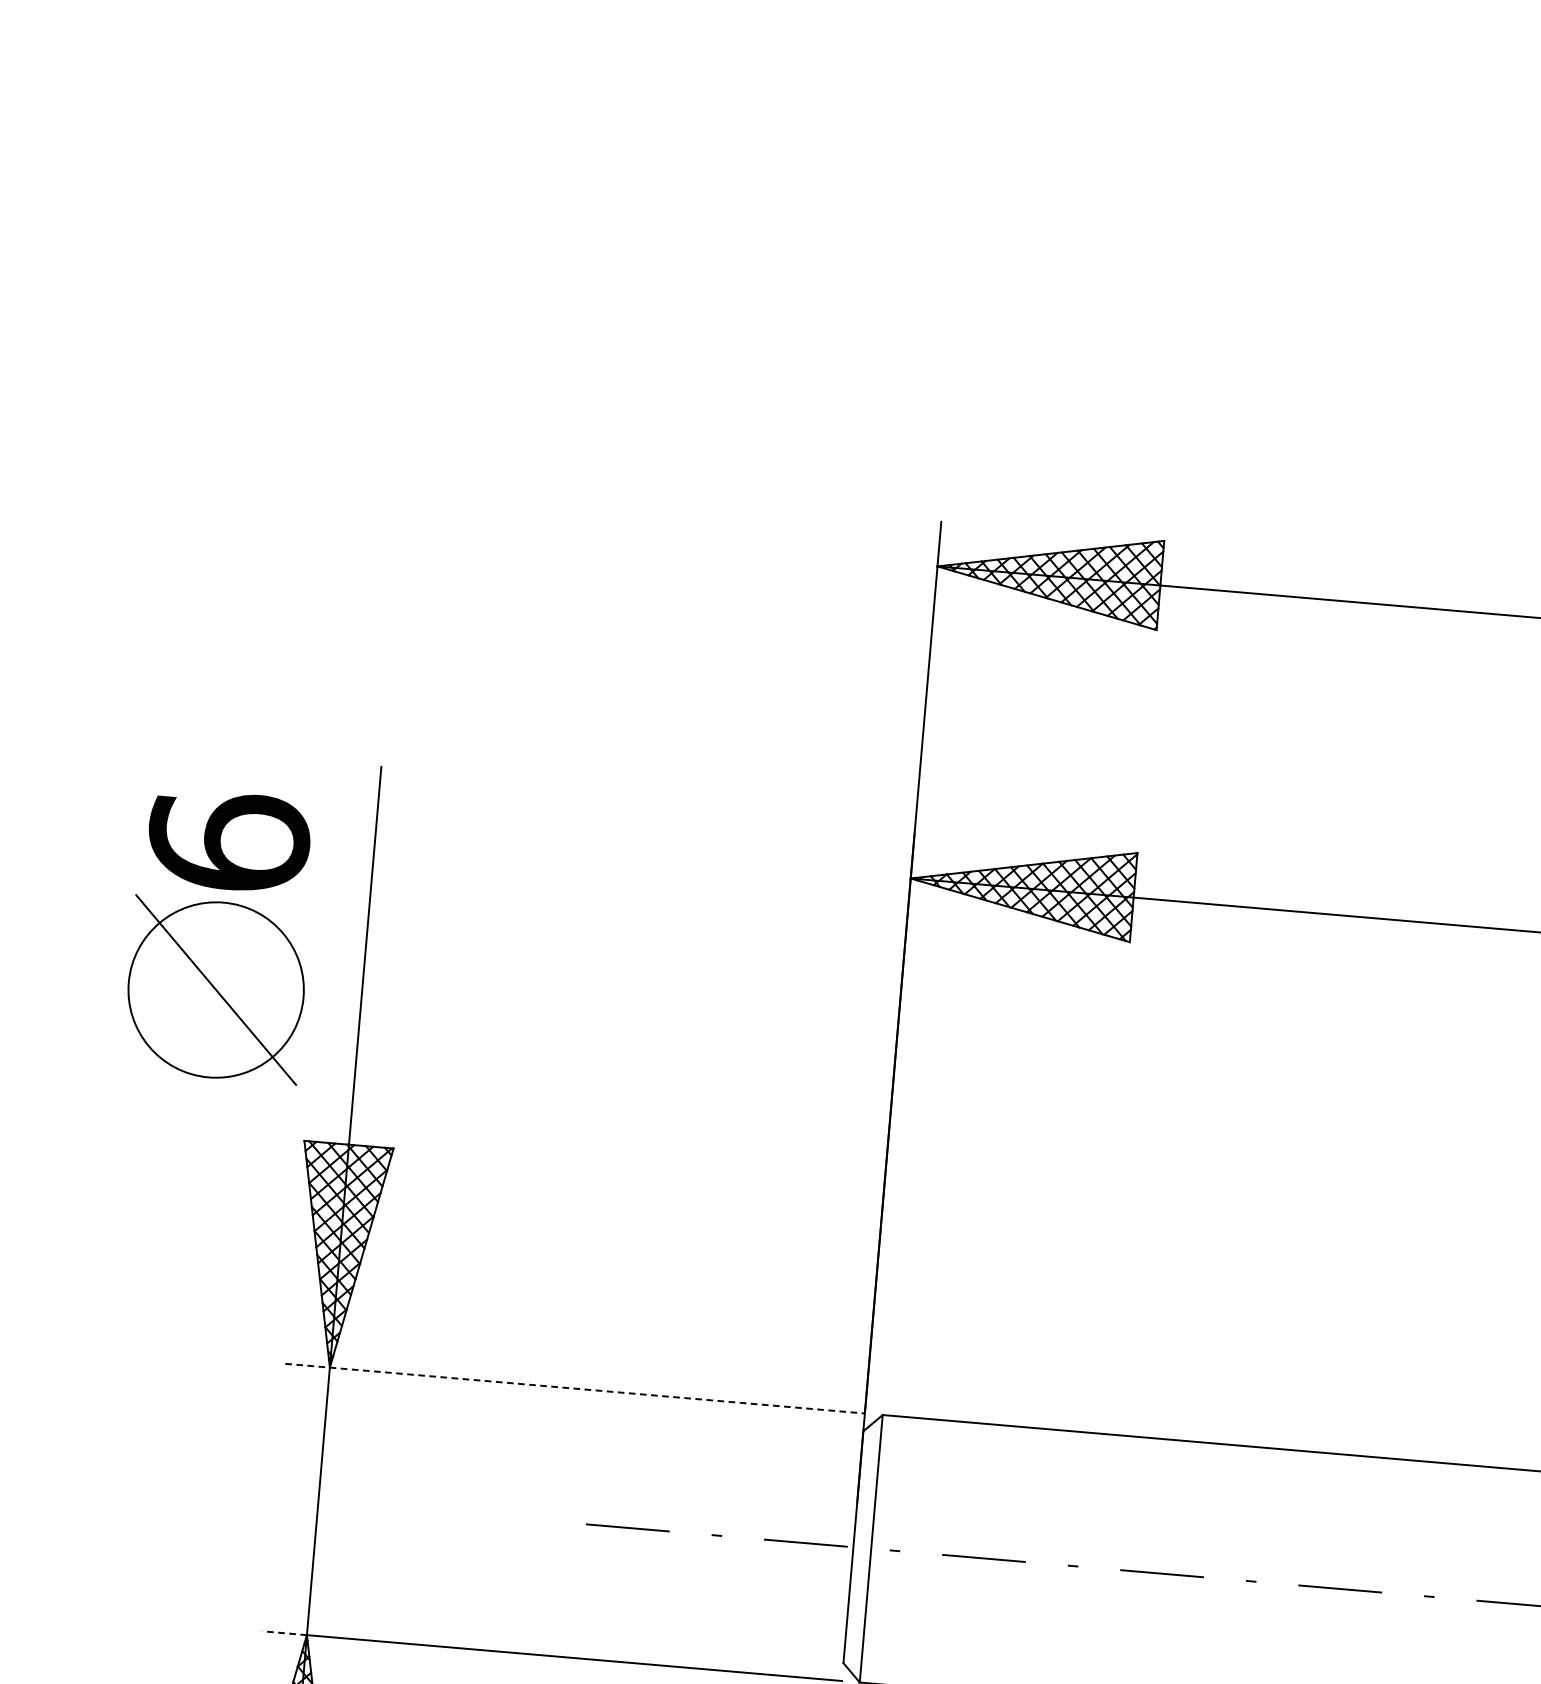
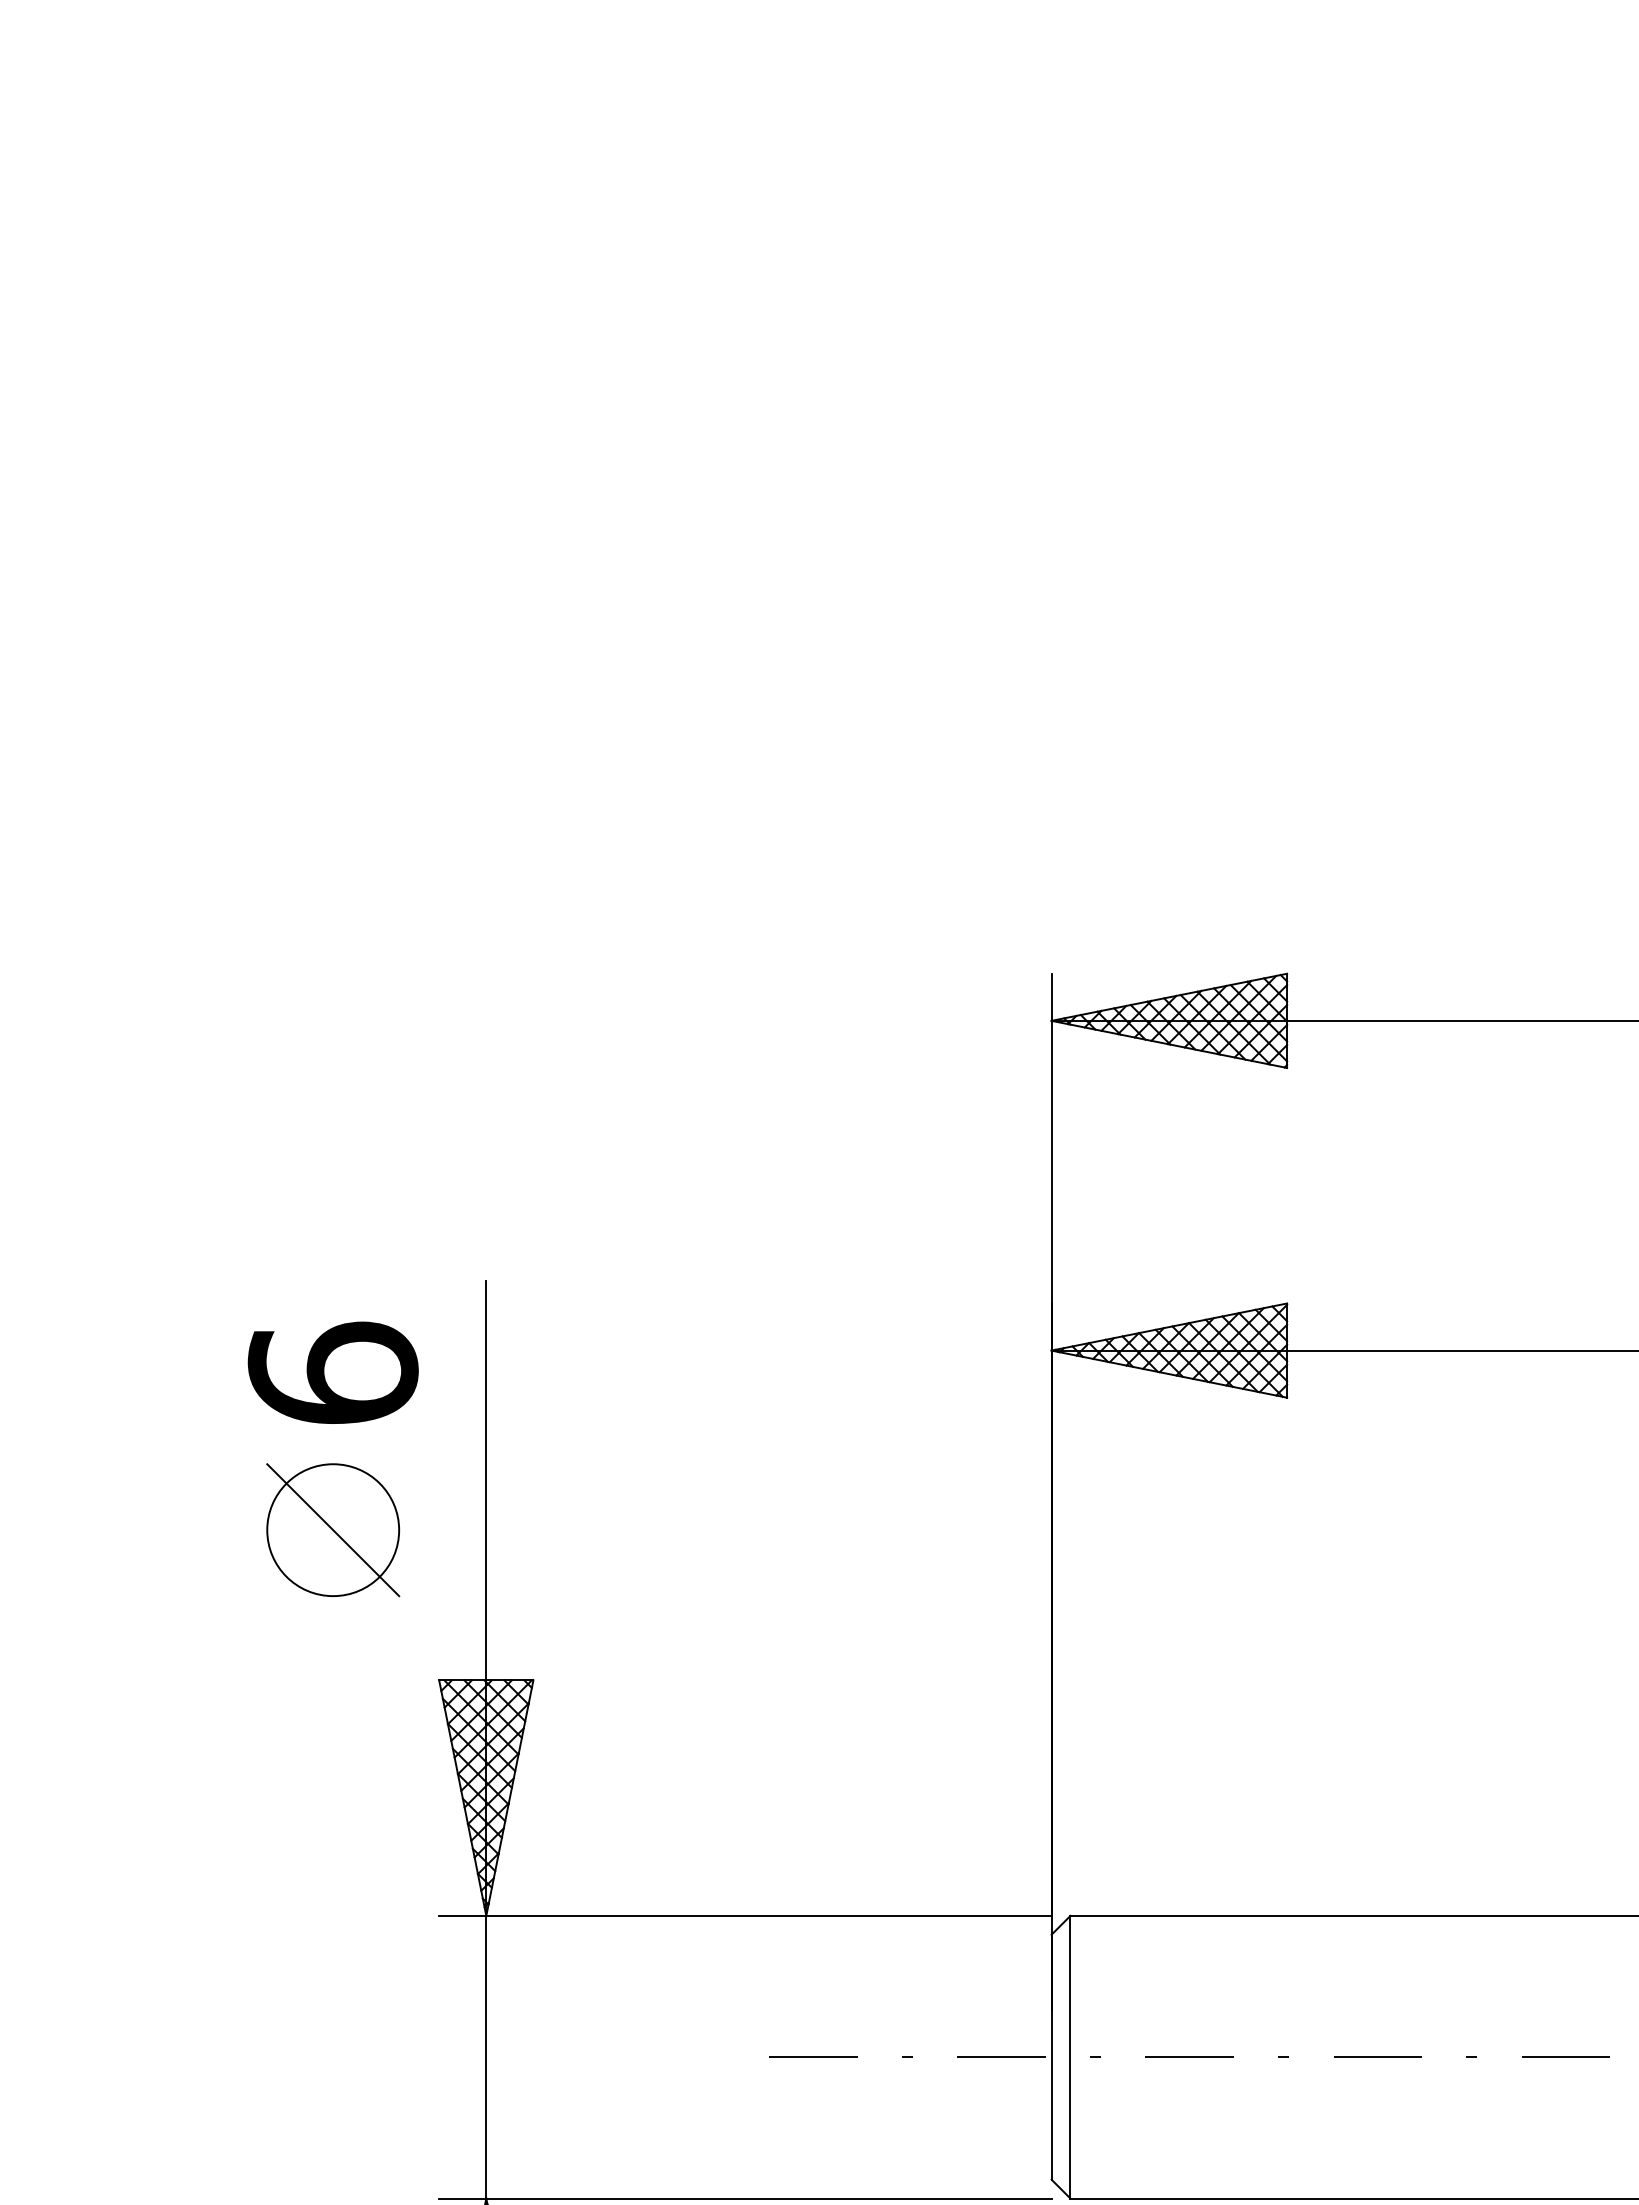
part: (216, 990) -> (333, 1530), size x0.71
line: (575, 1388) -> (745, 1915), dashed -> solid
line: (284, 1633) -> (462, 2198), dashed -> solid

